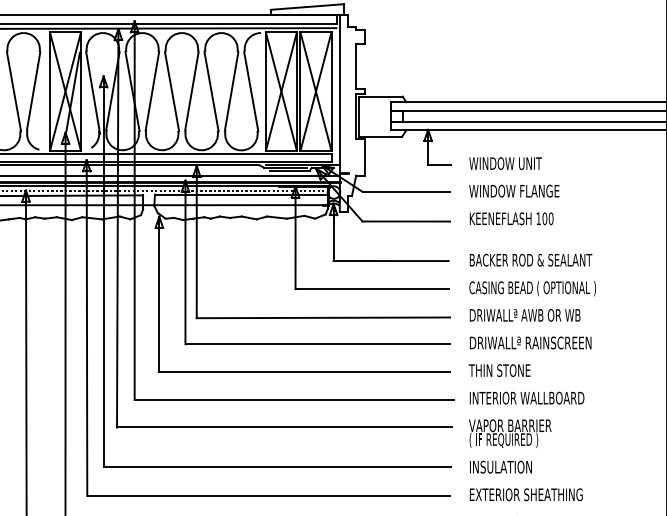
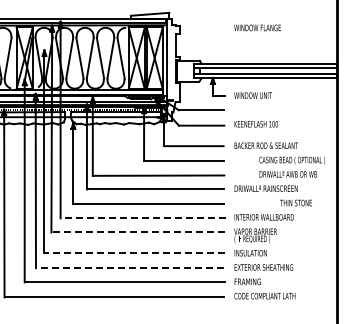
text: (514, 190) -> (257, 27), moved
text: (531, 300) -> (291, 166), moved
text: (498, 369) -> (295, 202), moved
line: (294, 400) -> (143, 218), solid -> dashed
line: (284, 427) -> (138, 232), solid -> dashed
line: (277, 467) -> (134, 253), solid -> dashed
line: (267, 496) -> (129, 268), solid -> dashed

